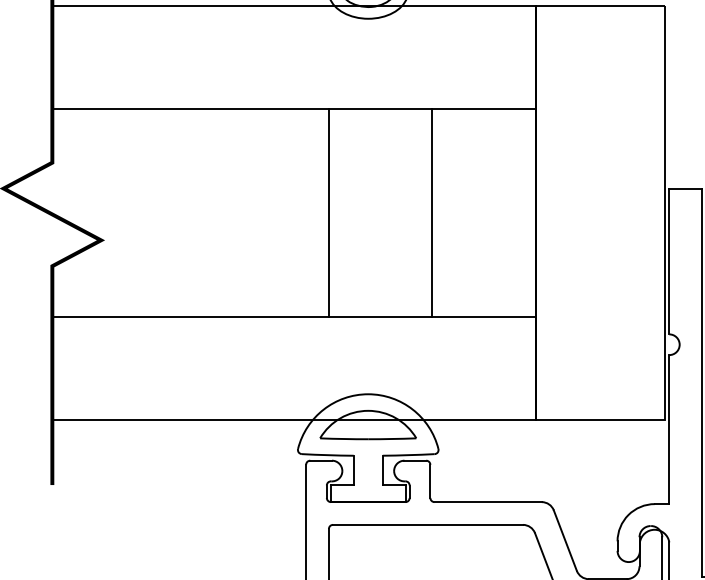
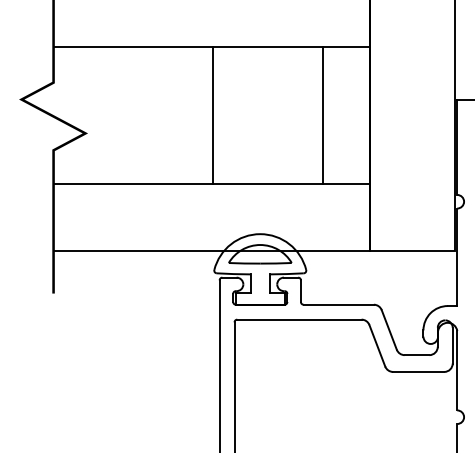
line: (328, 212) -> (213, 115), moved
line: (432, 212) -> (323, 115), moved

